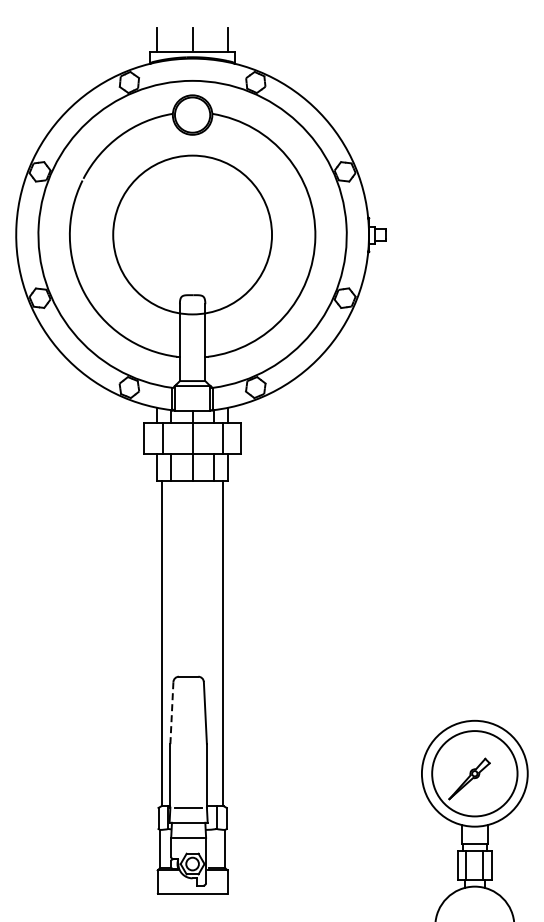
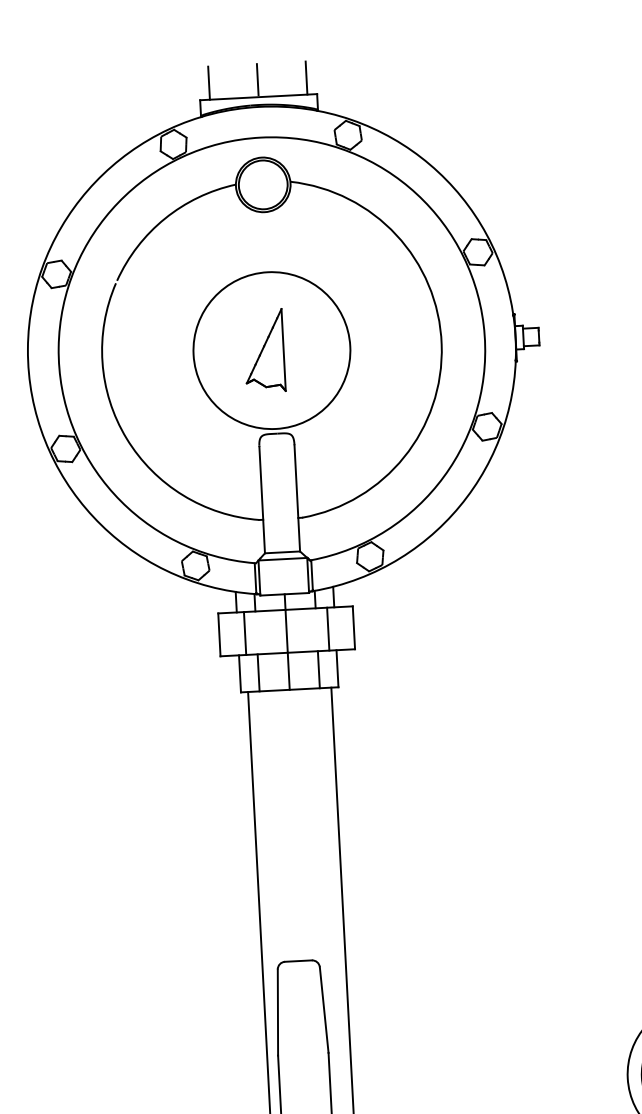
part: (187, 234) -> (264, 350), added
circle: (192, 234) -> (271, 349), size x0.71
line: (171, 712) -> (277, 1011), dashed -> solid

